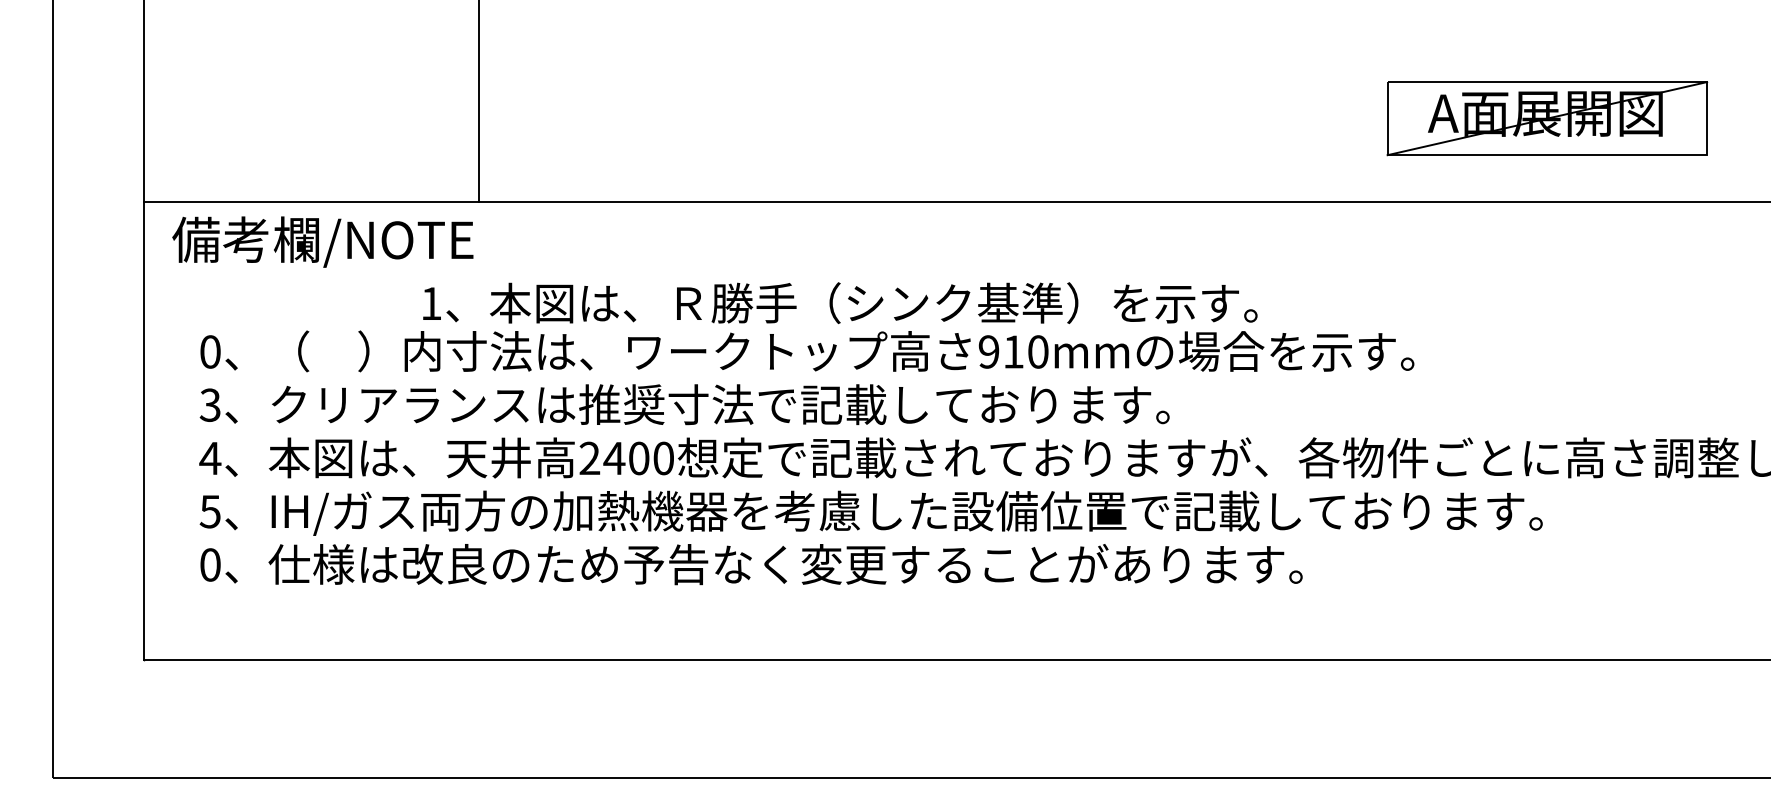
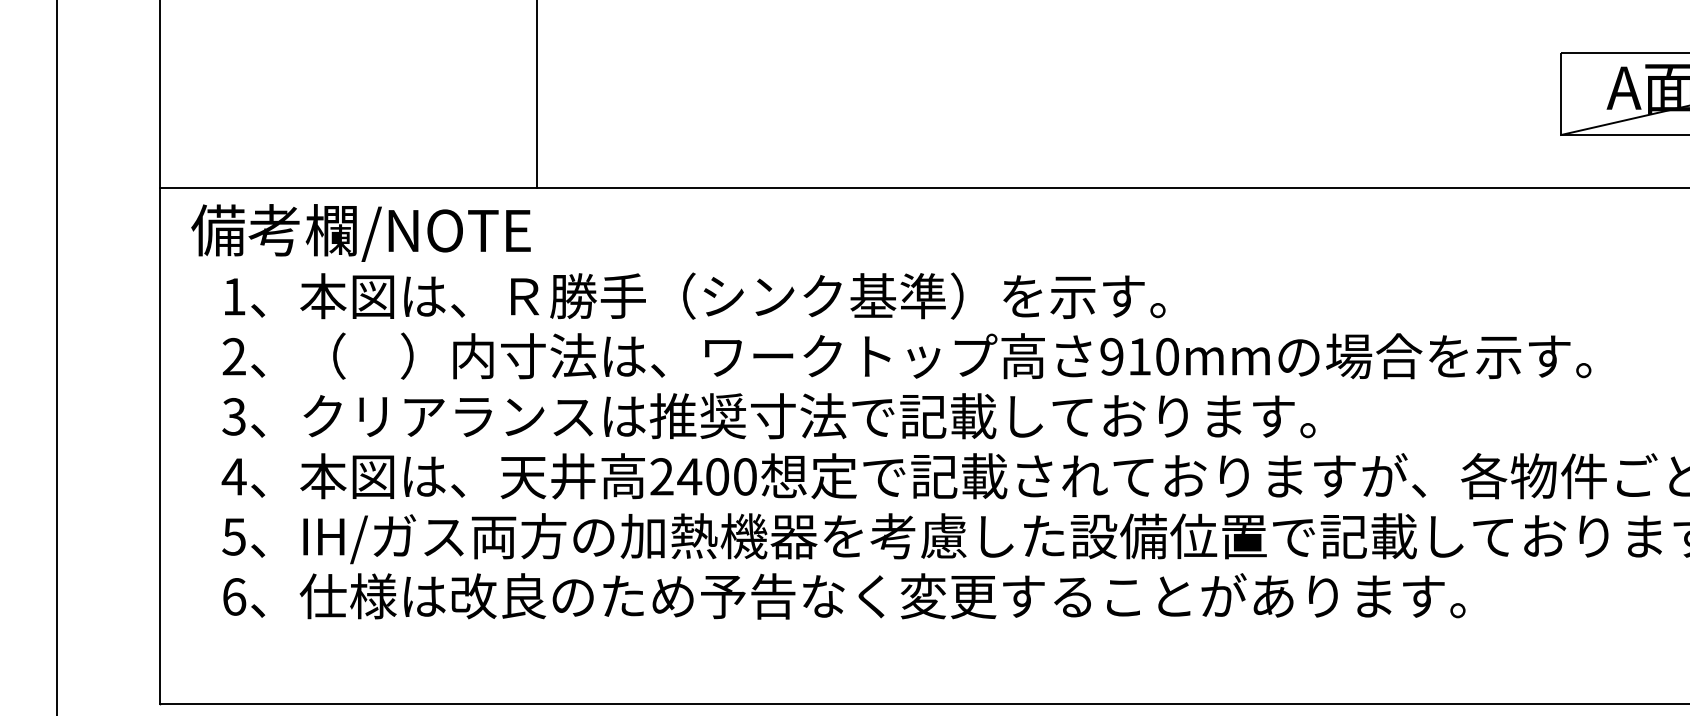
text: (840, 302) -> (695, 295), moved
text: (210, 351) -> (234, 356), 0 -> 2
text: (210, 564) -> (234, 596), 0 -> 6

